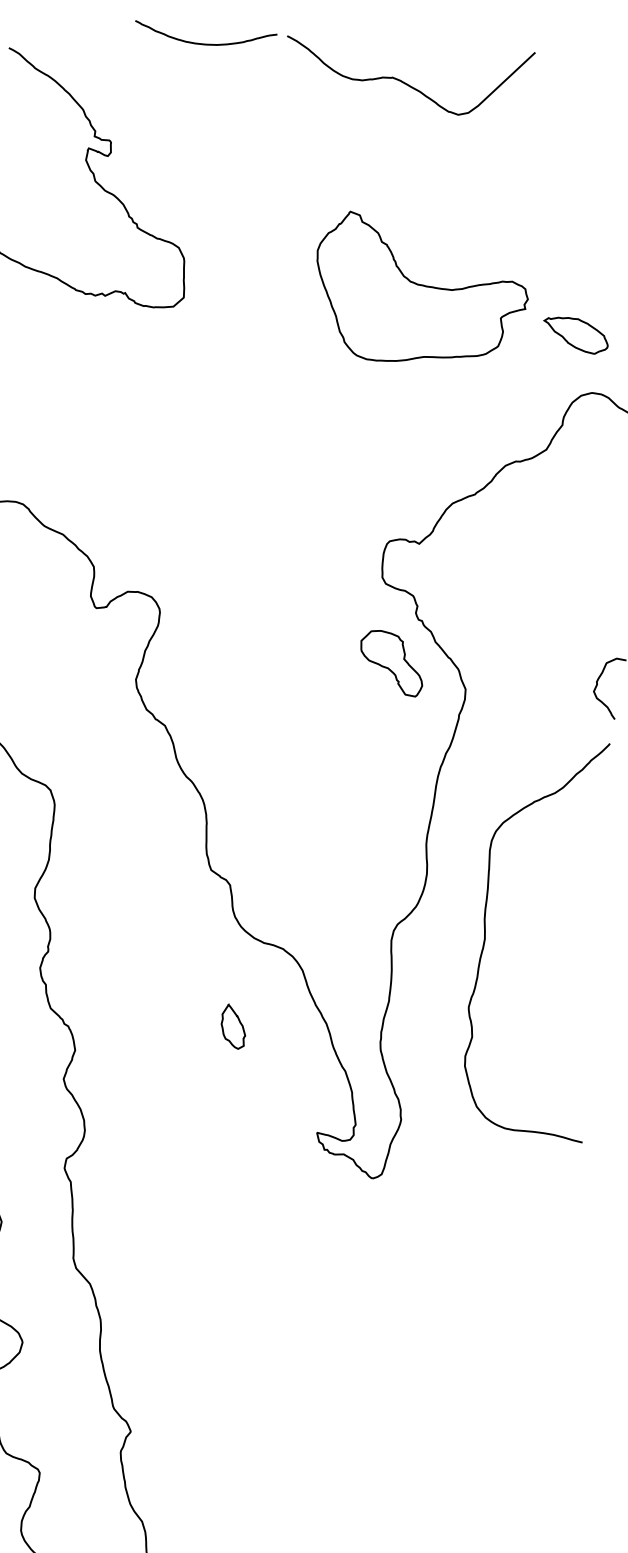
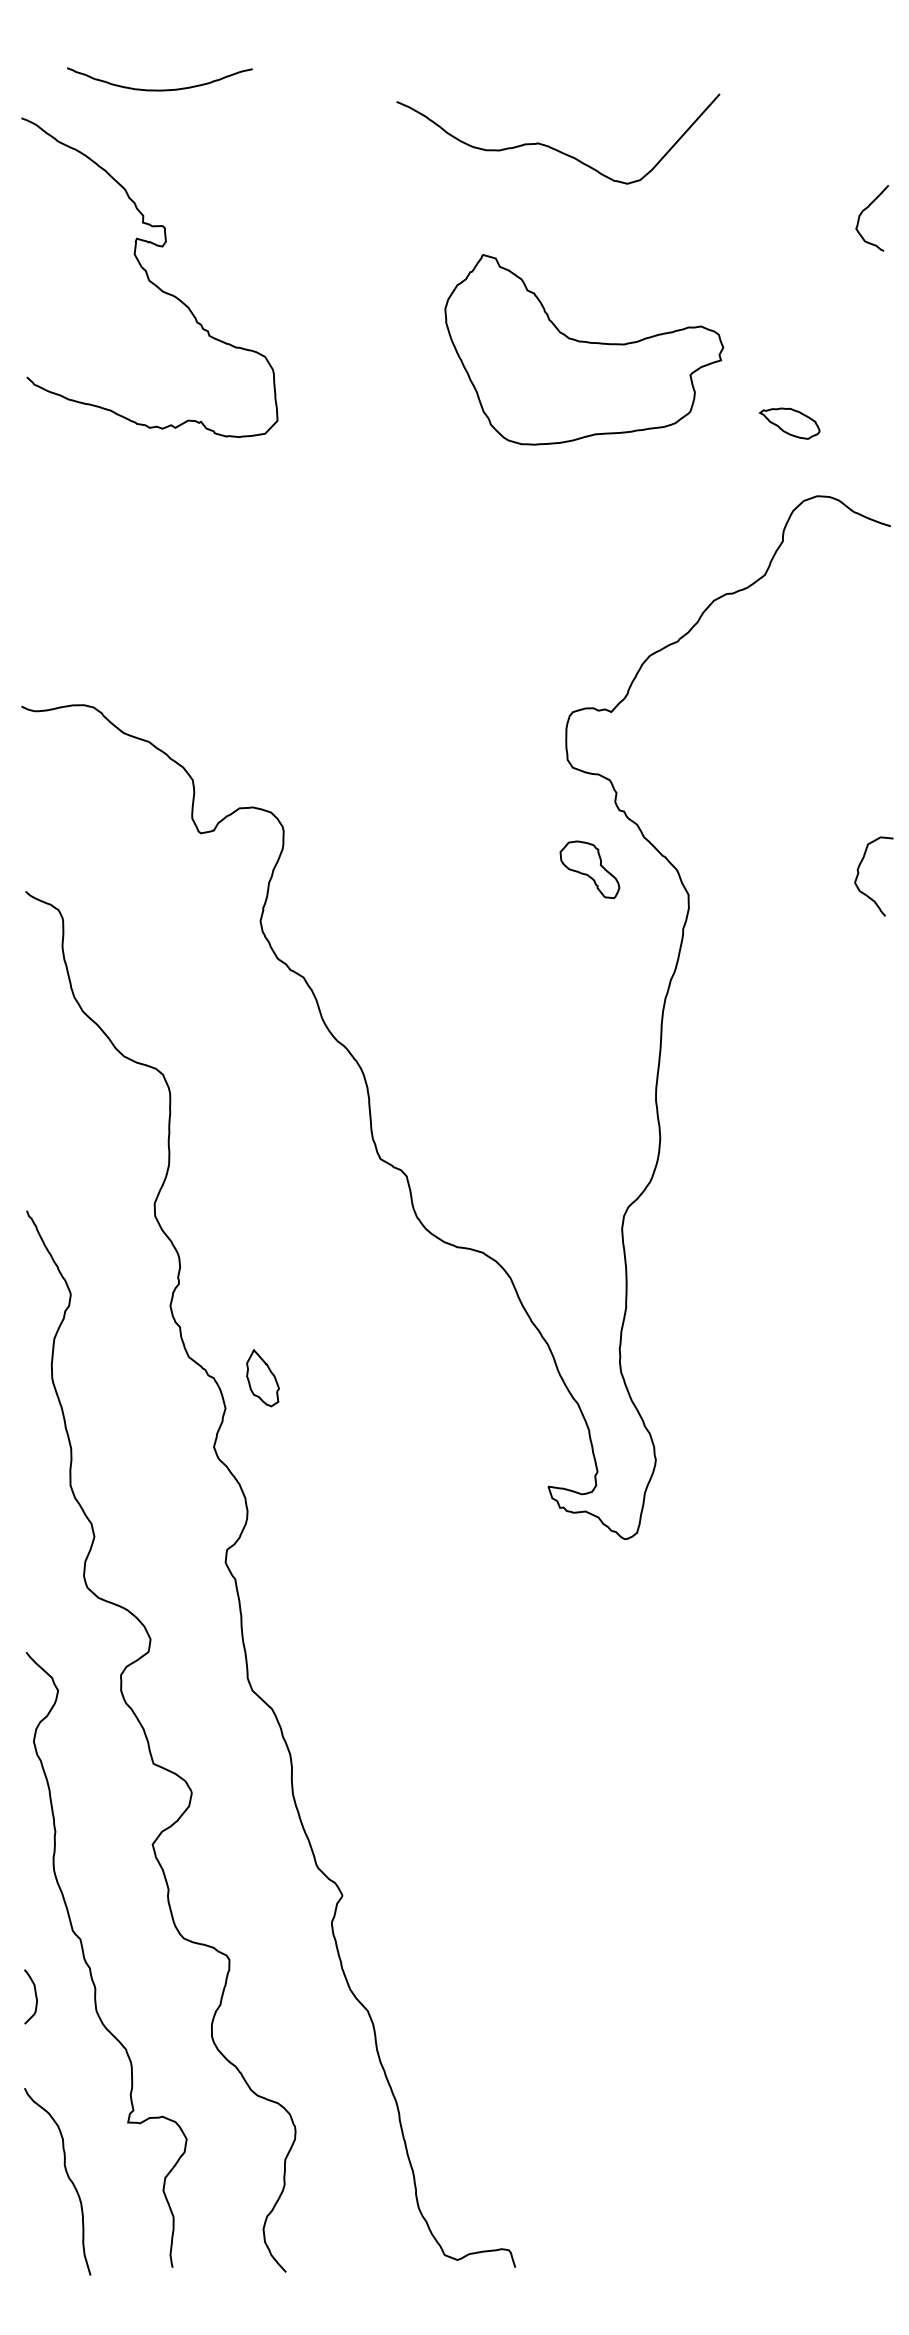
curve: (204, 43) -> (159, 89), moved
curve: (404, 81) -> (553, 147), moved
part: (421, 291) -> (584, 349), moved
part: (575, 335) -> (789, 423), size x0.7
part: (391, 662) -> (589, 869), size x0.7
curve: (485, 932) -> (743, 1207), removed
part: (233, 1026) -> (262, 1378), moved

